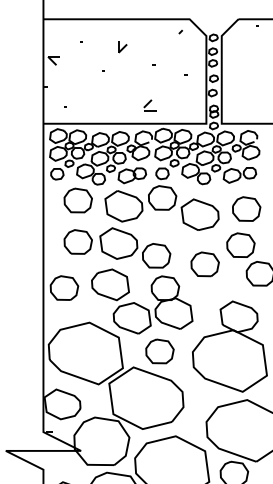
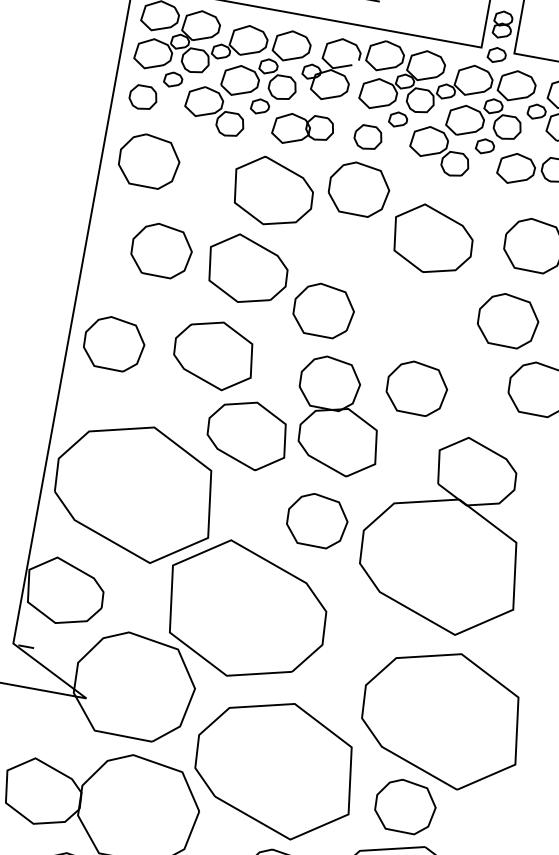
part: (77, 200) -> (147, 160), moved
part: (204, 264) -> (415, 388), moved
part: (159, 351) -> (316, 520), moved

